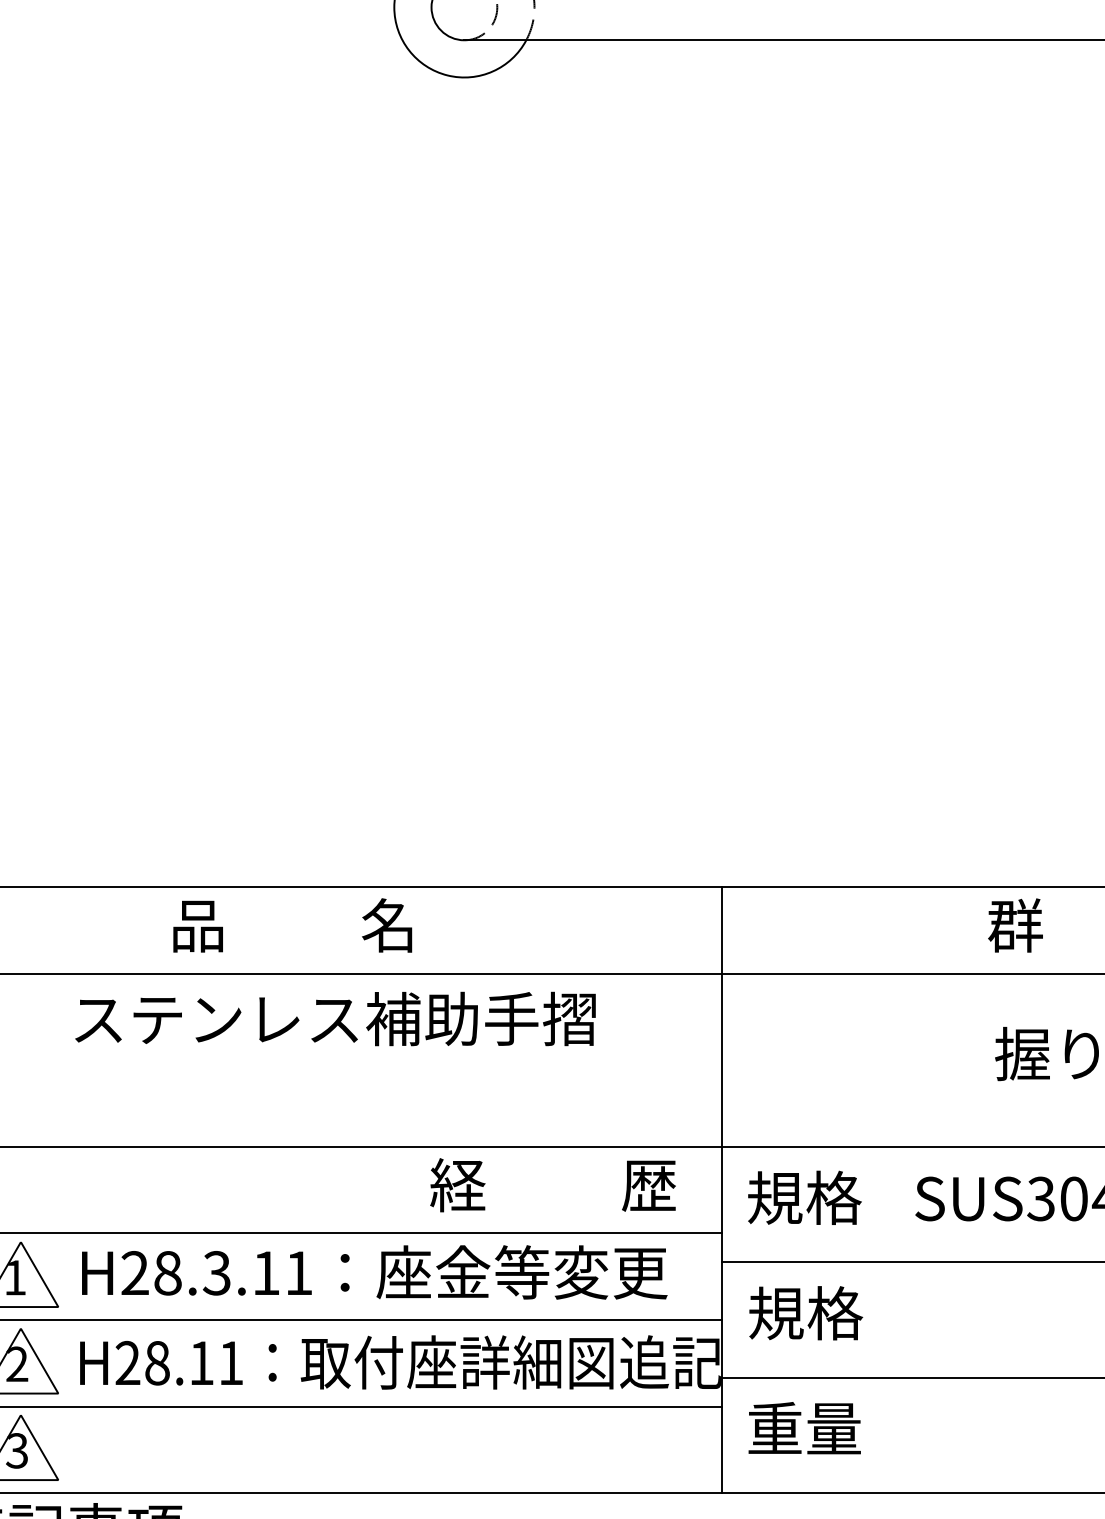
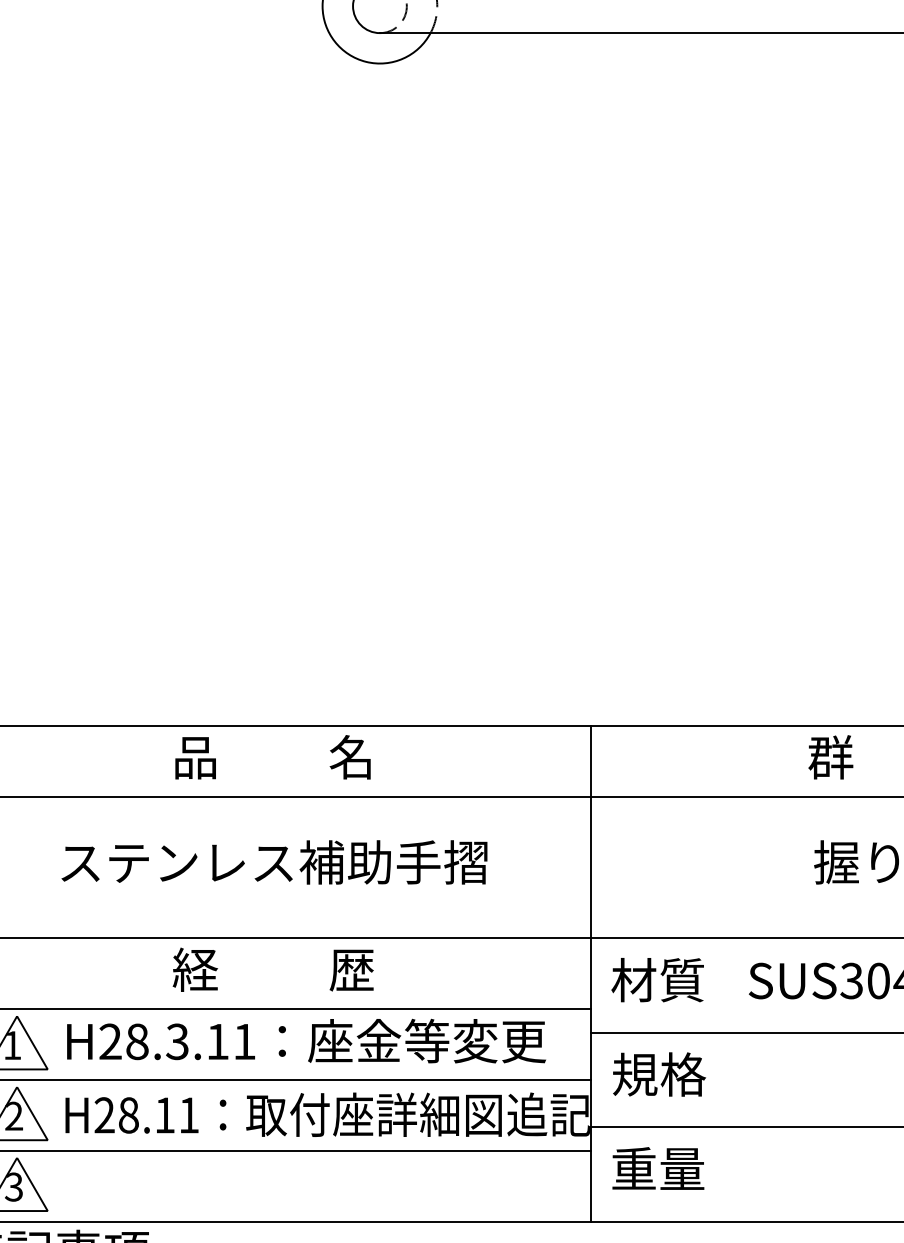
text: (292, 925) -> (272, 757), moved
text: (335, 1018) -> (274, 862), moved
text: (552, 1185) -> (272, 970), moved
text: (804, 1197) -> (658, 979), 規格 -> 材質

